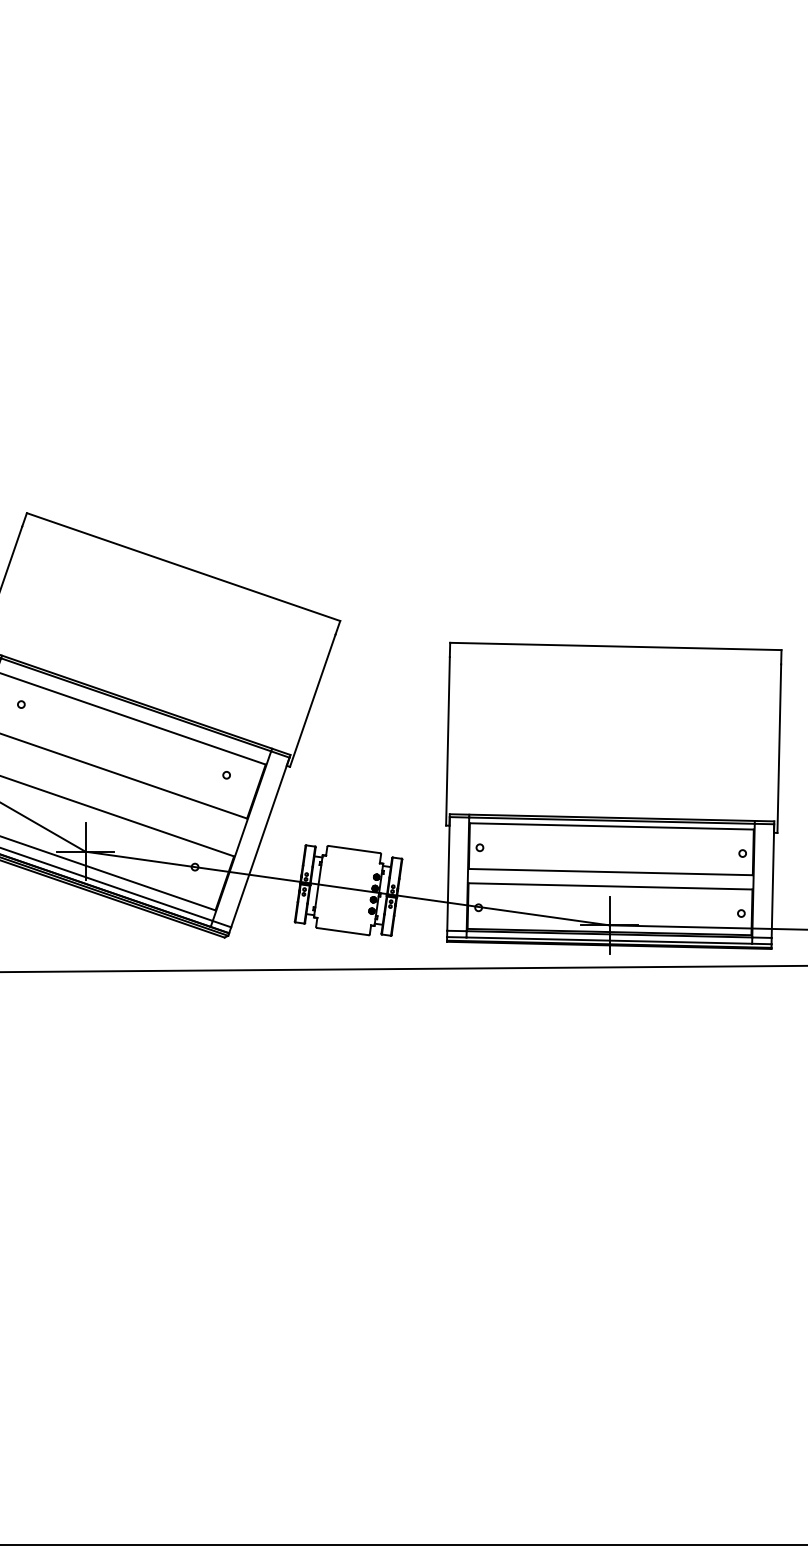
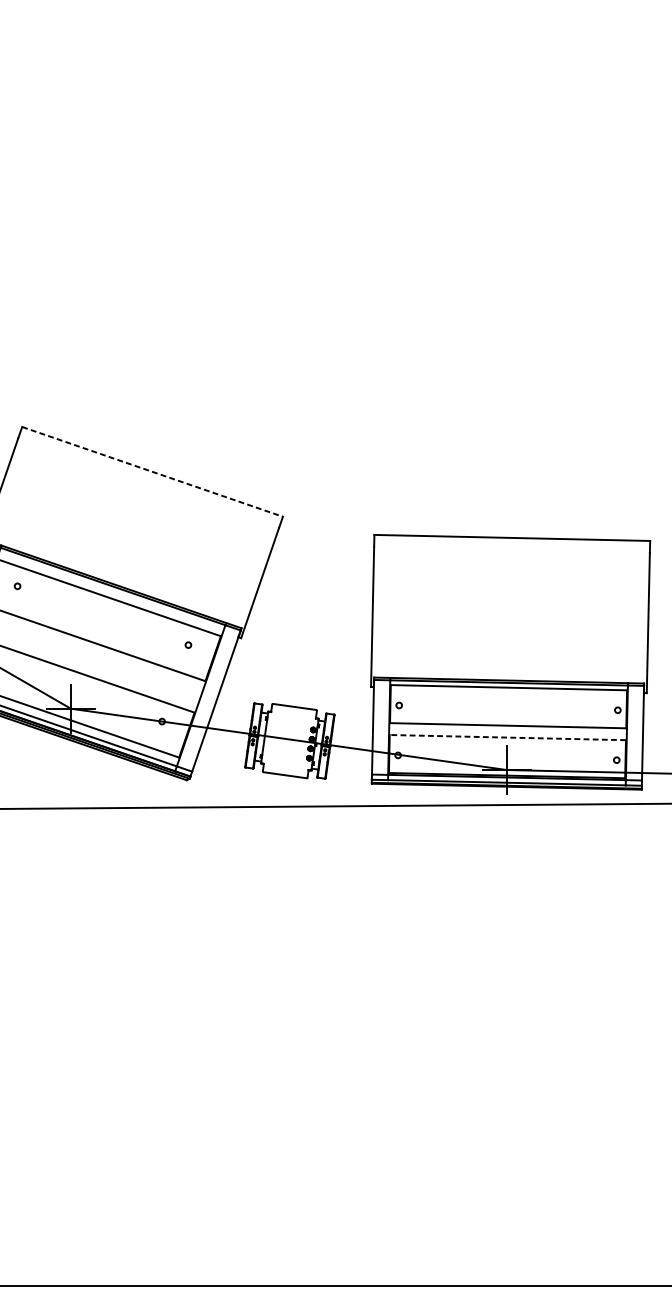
line: (183, 567) -> (152, 472), solid -> dashed
line: (610, 886) -> (507, 737), solid -> dashed

